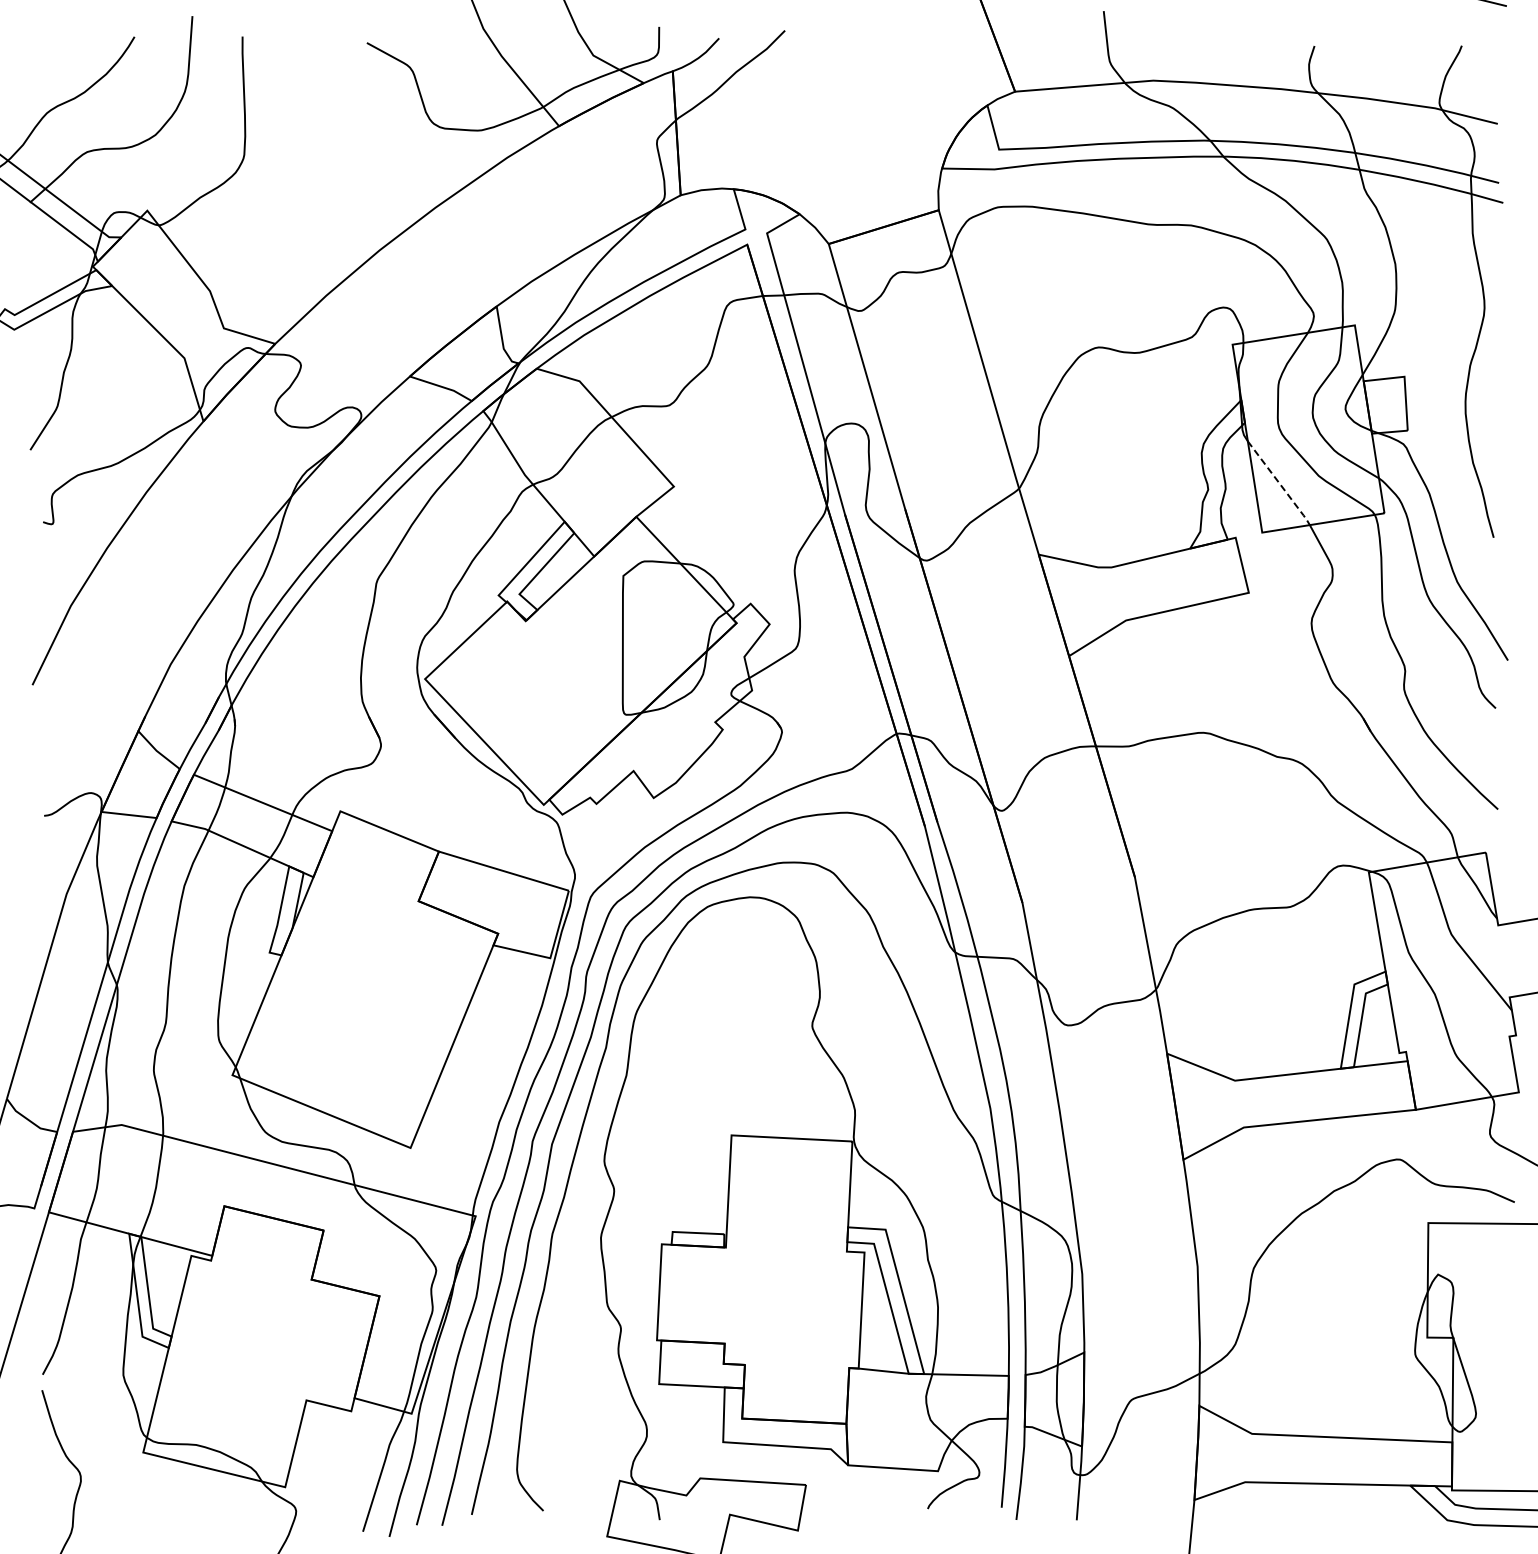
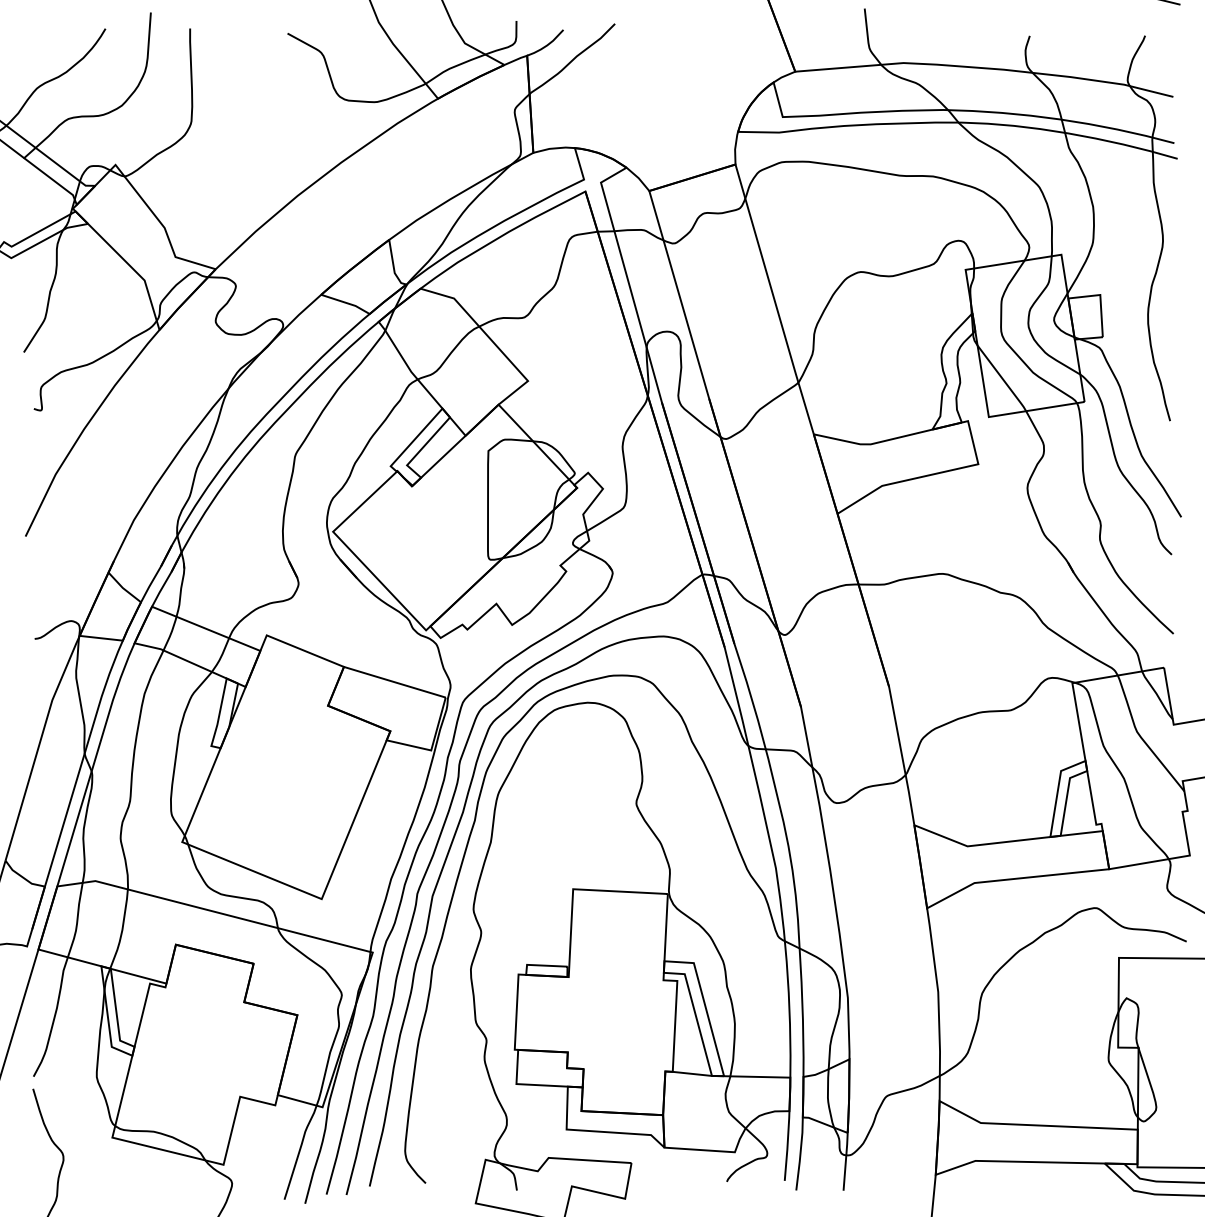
line: (1280, 484) -> (1003, 379), dashed -> solid

